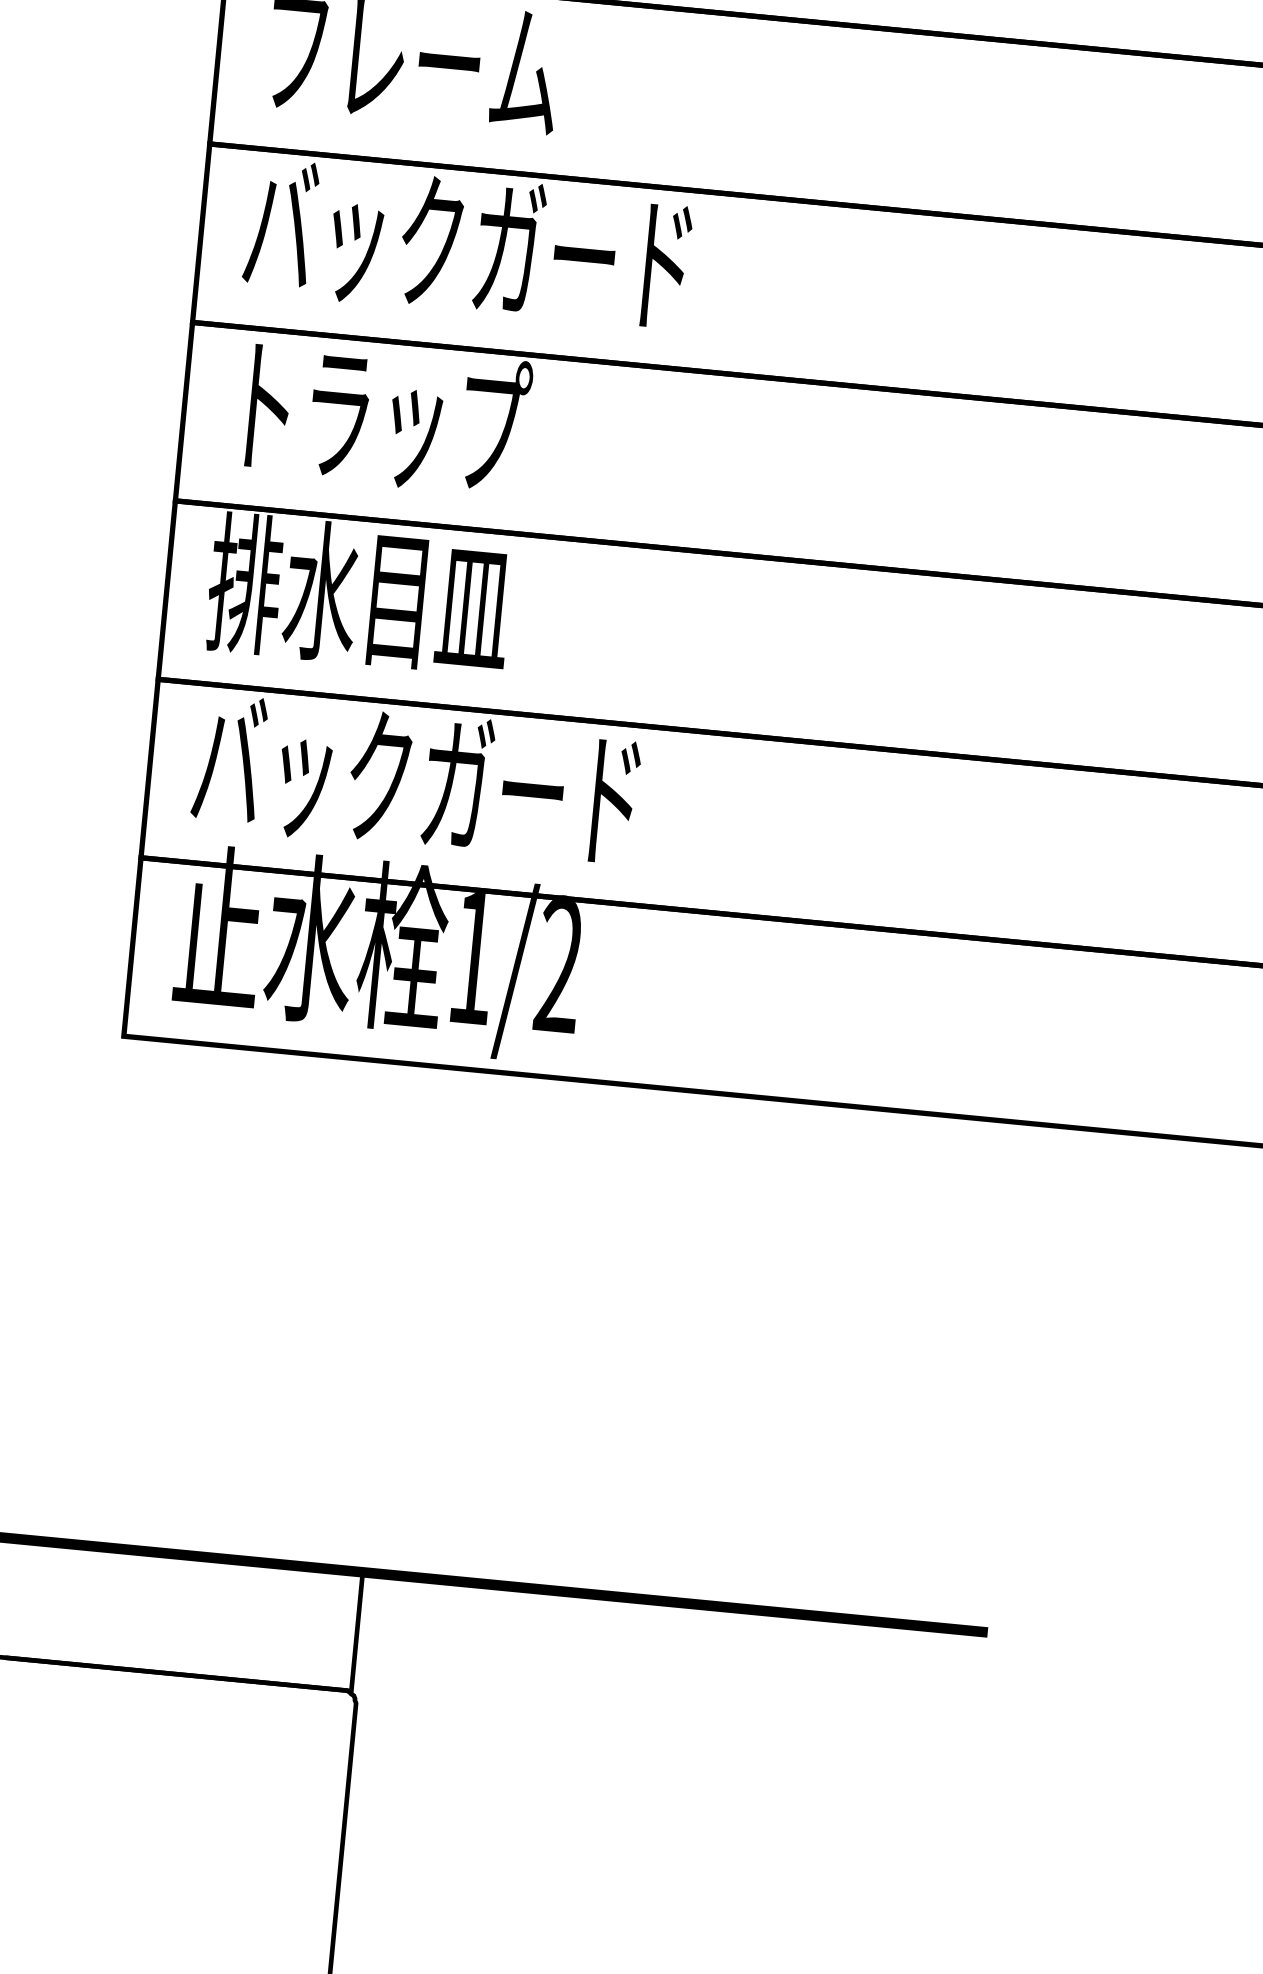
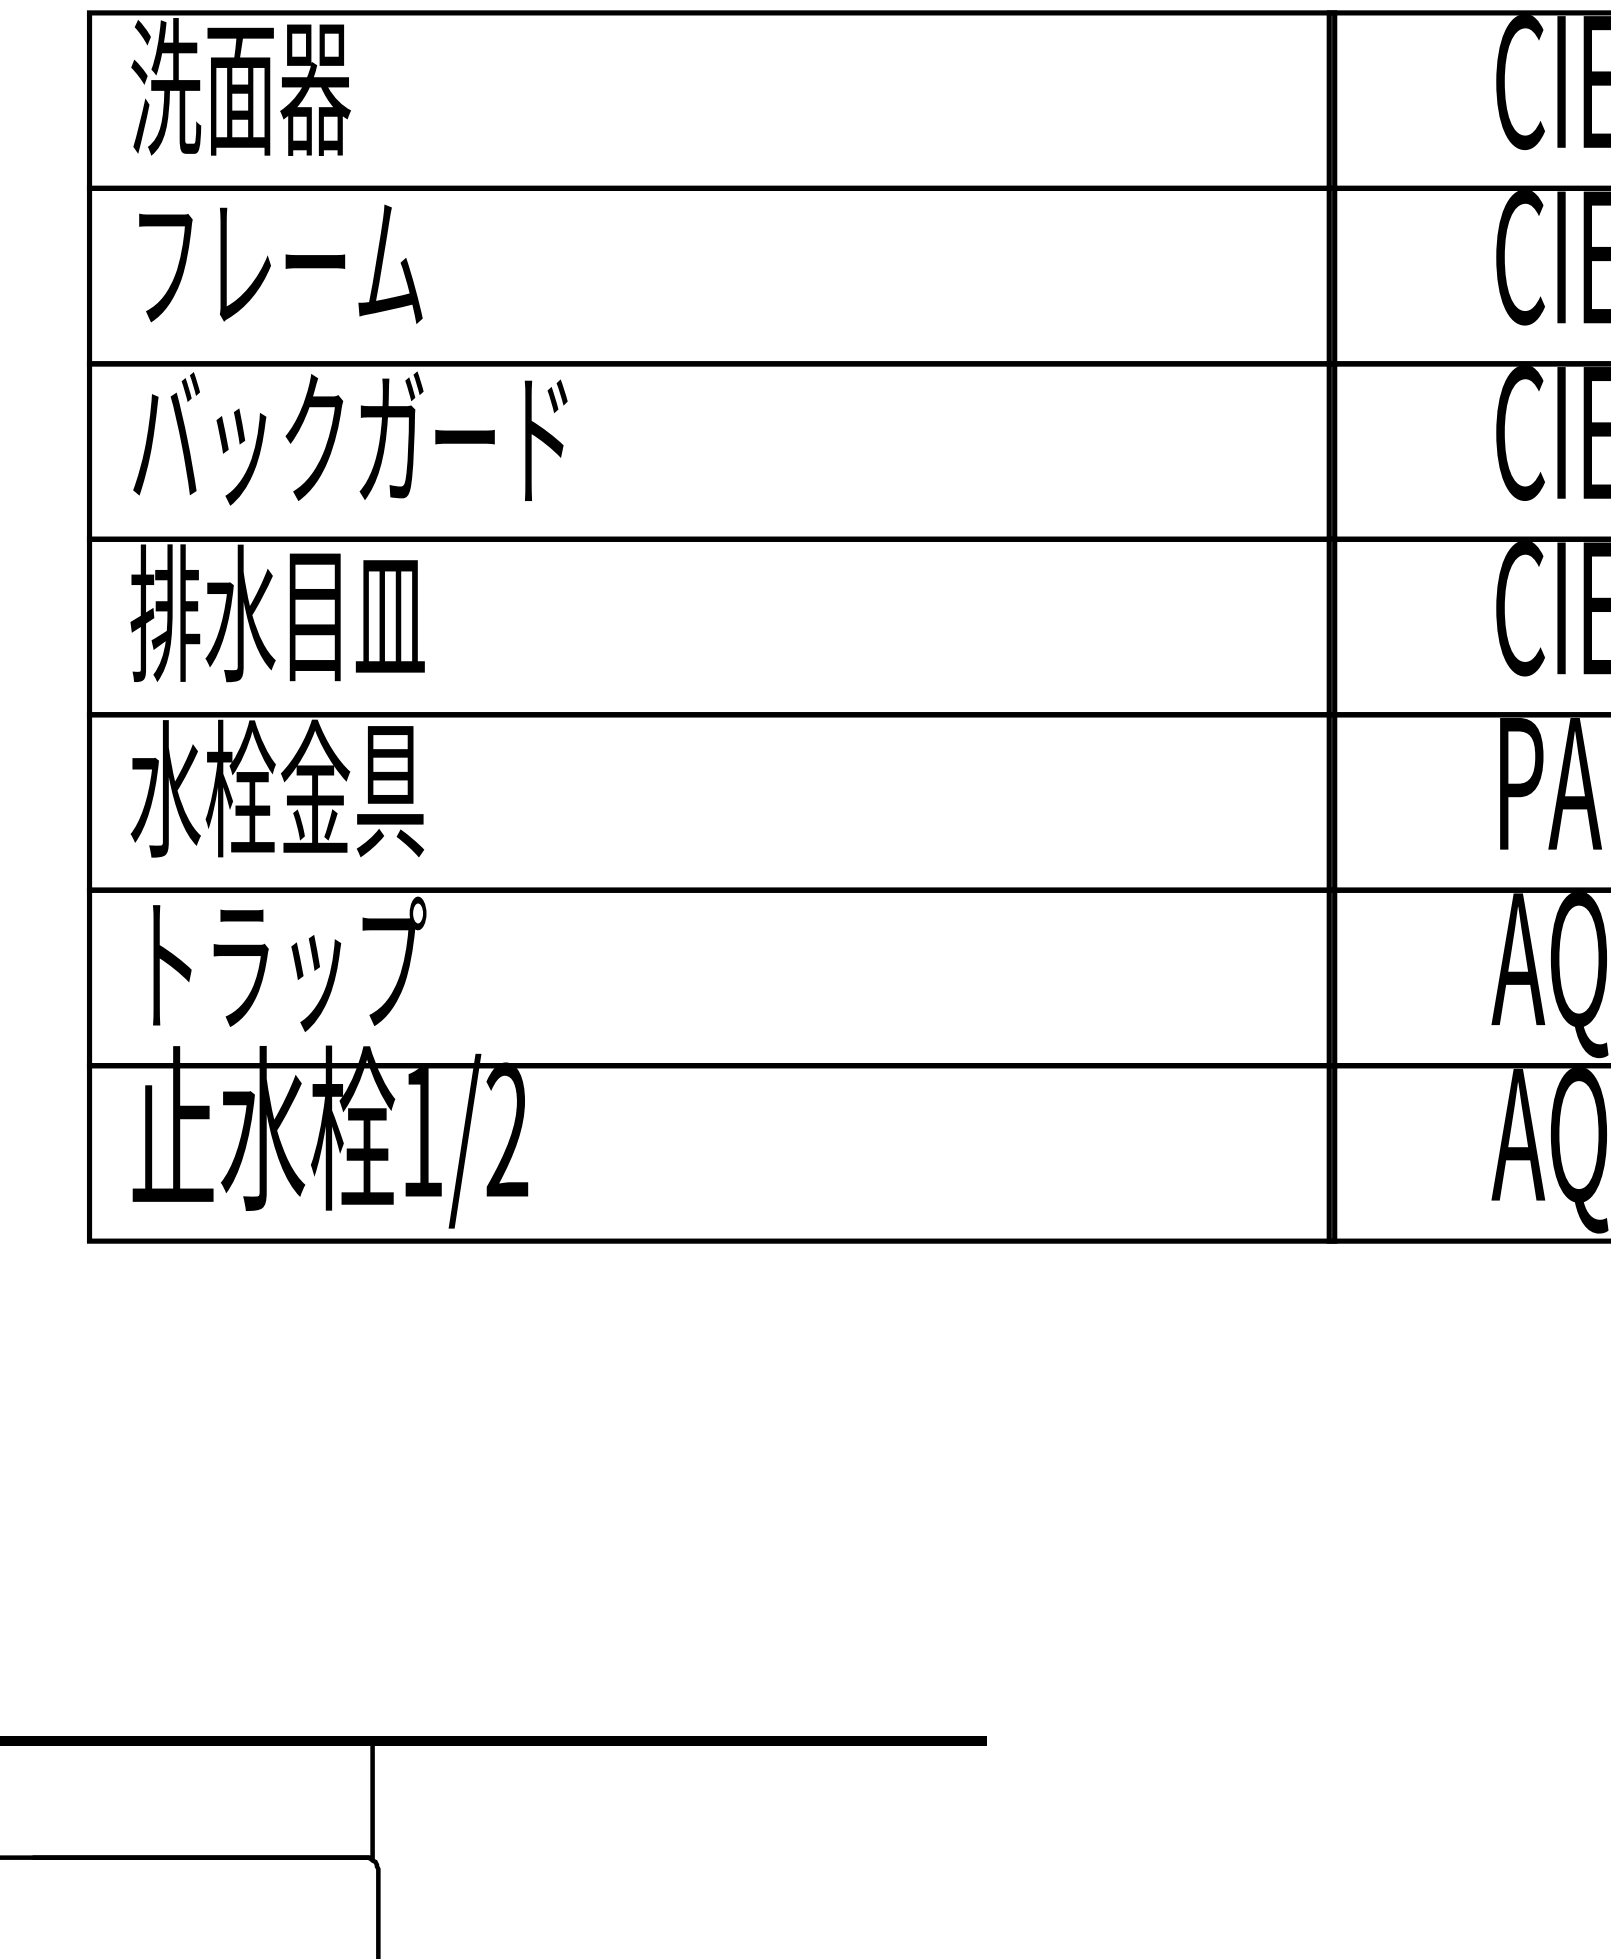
text: (377, 416) -> (278, 613), トラップ -> 排水目皿
text: (359, 594) -> (277, 788), 排水目皿 -> 水栓金具
text: (416, 779) -> (350, 963), バックガード -> トラップ

